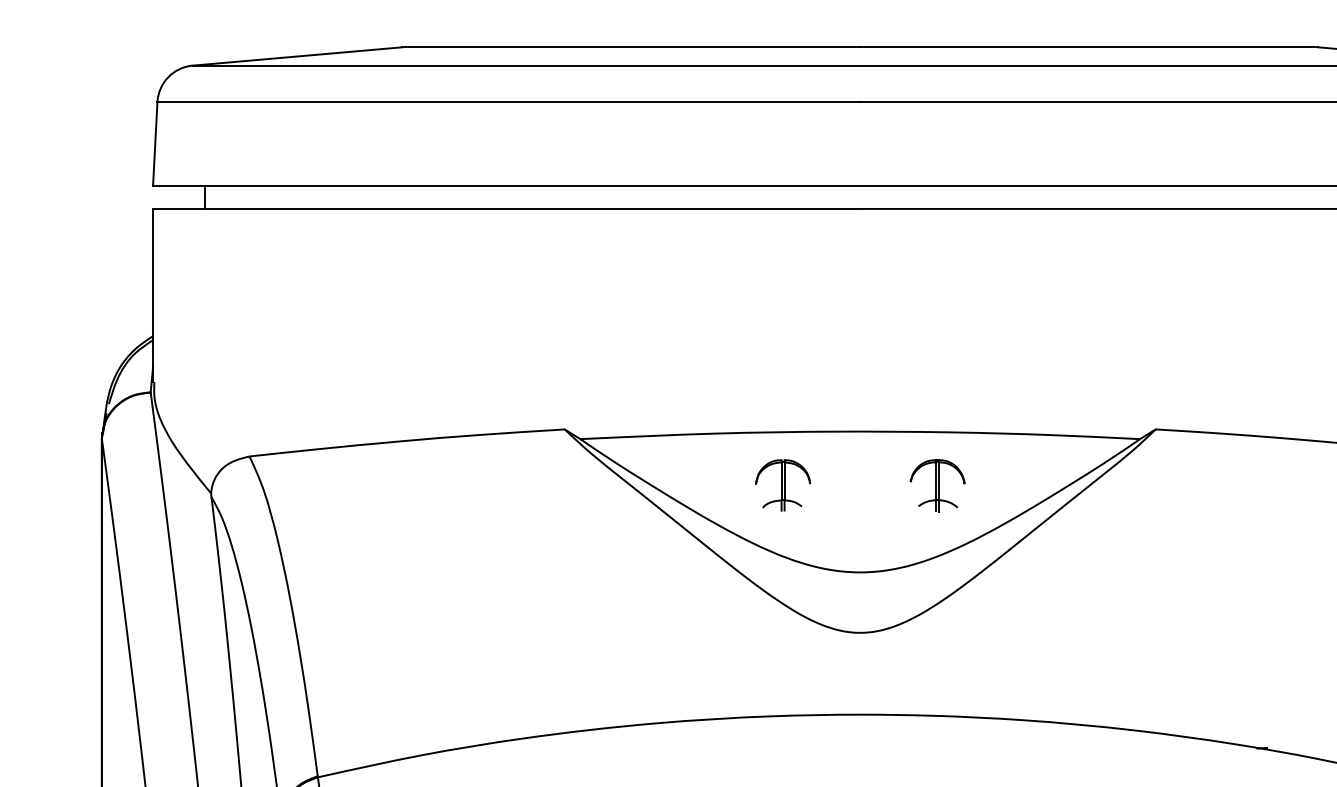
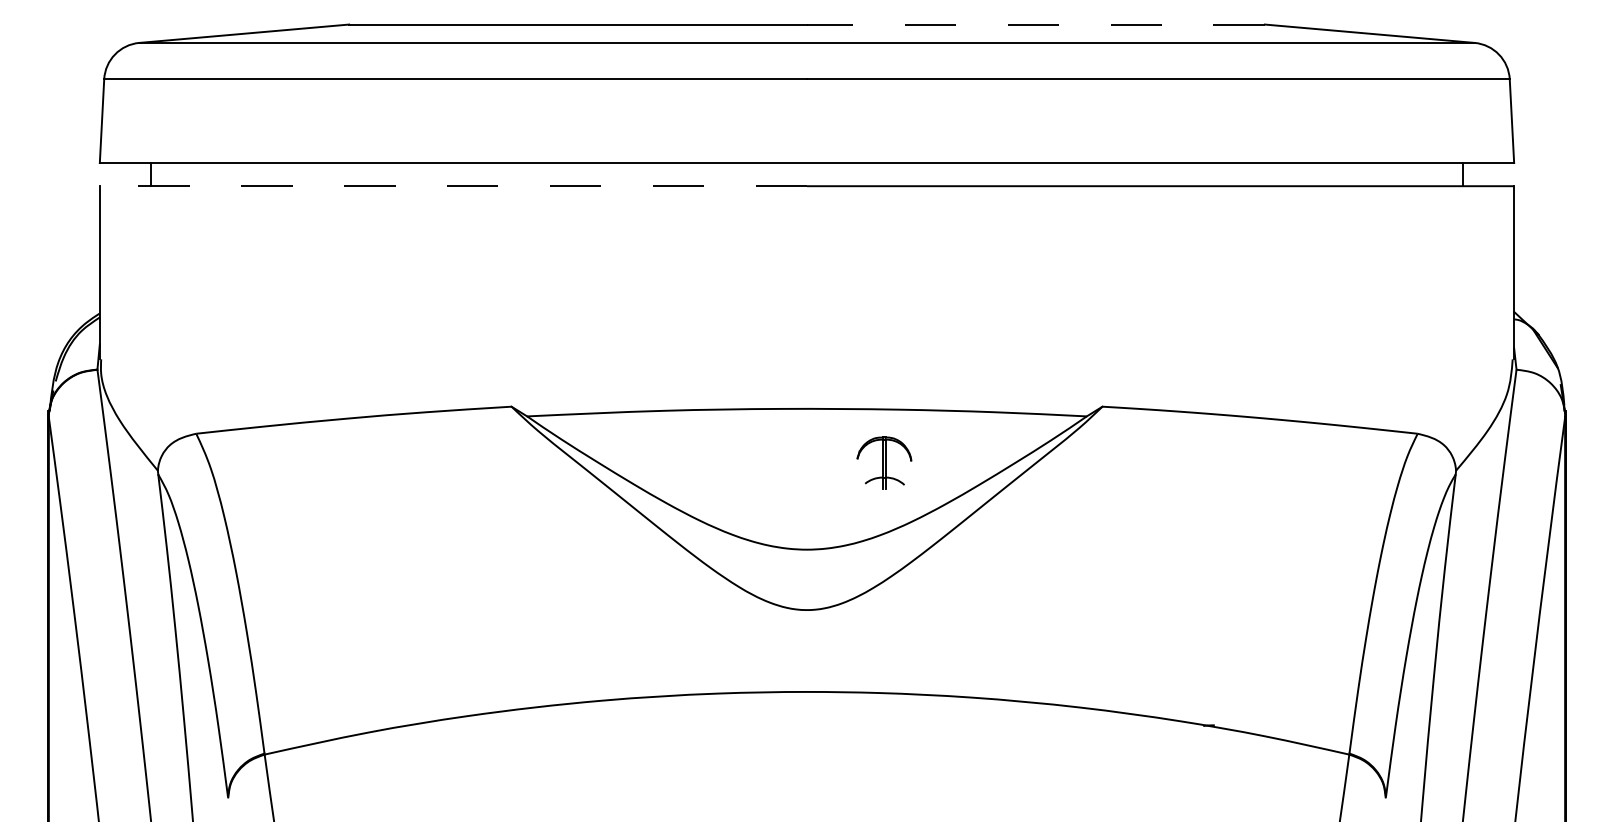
line: (1088, 47) -> (1035, 24), solid -> dashed
line: (506, 209) -> (453, 186), solid -> dashed
part: (782, 485) -> (729, 462), removed

